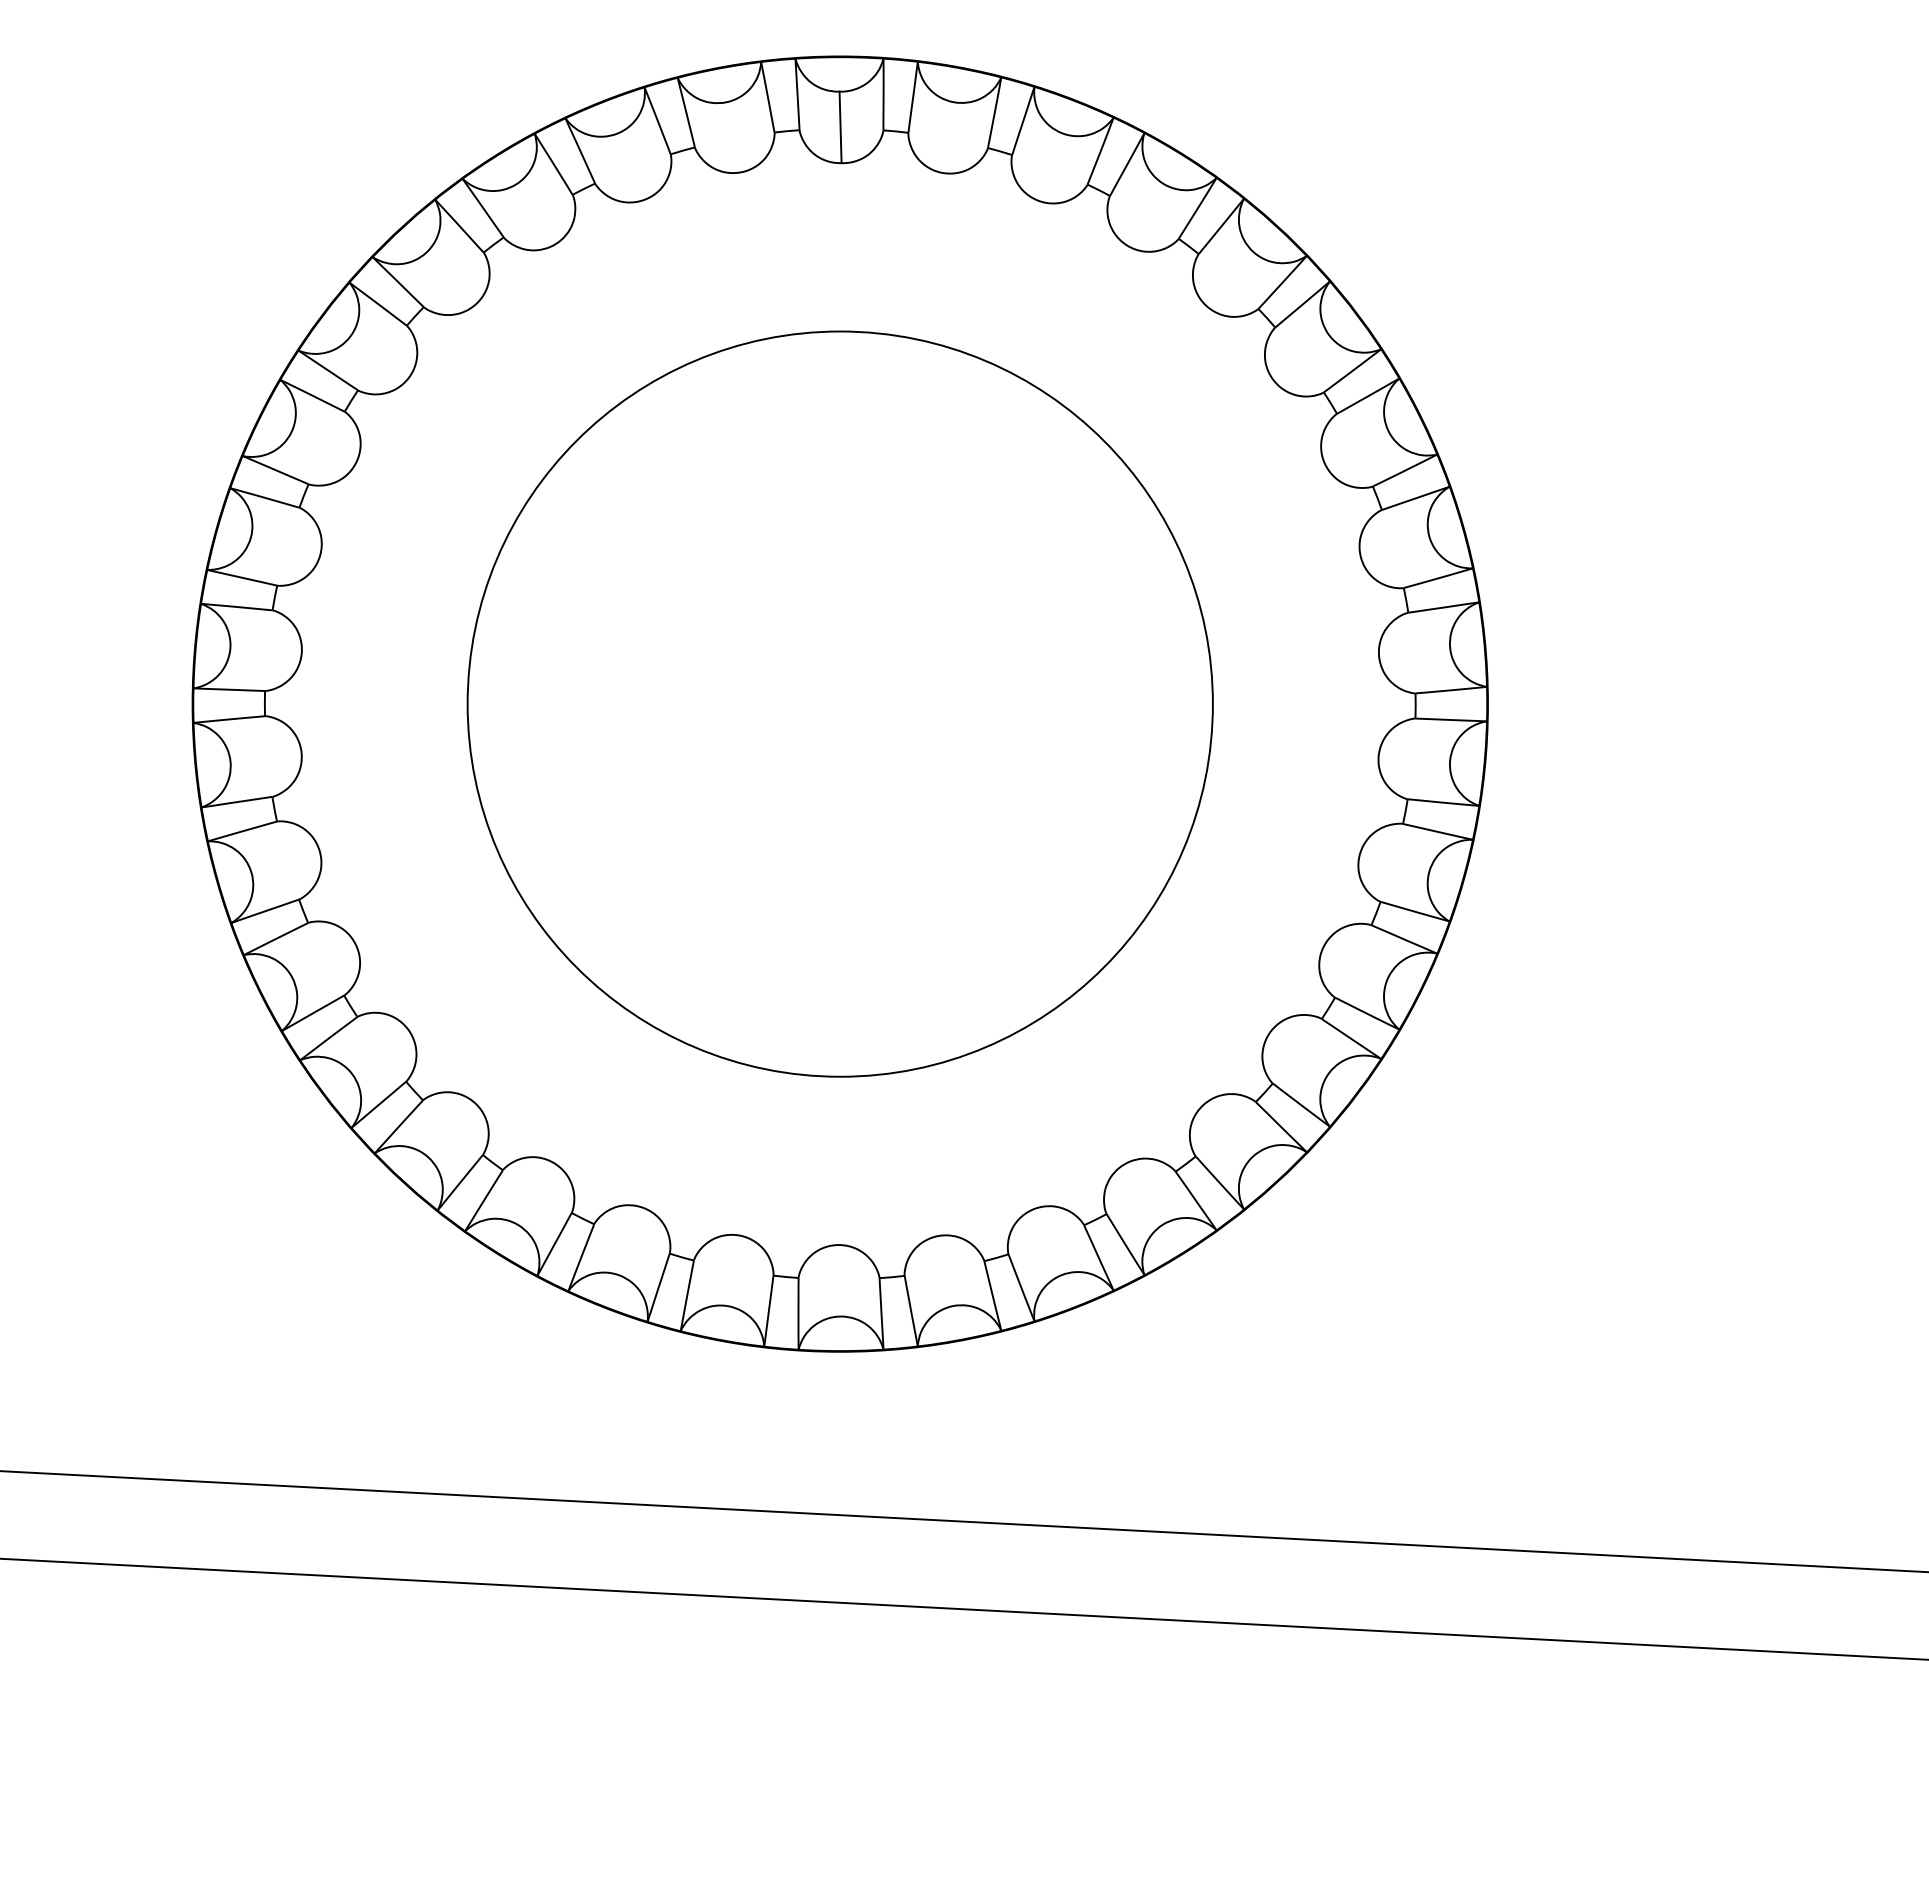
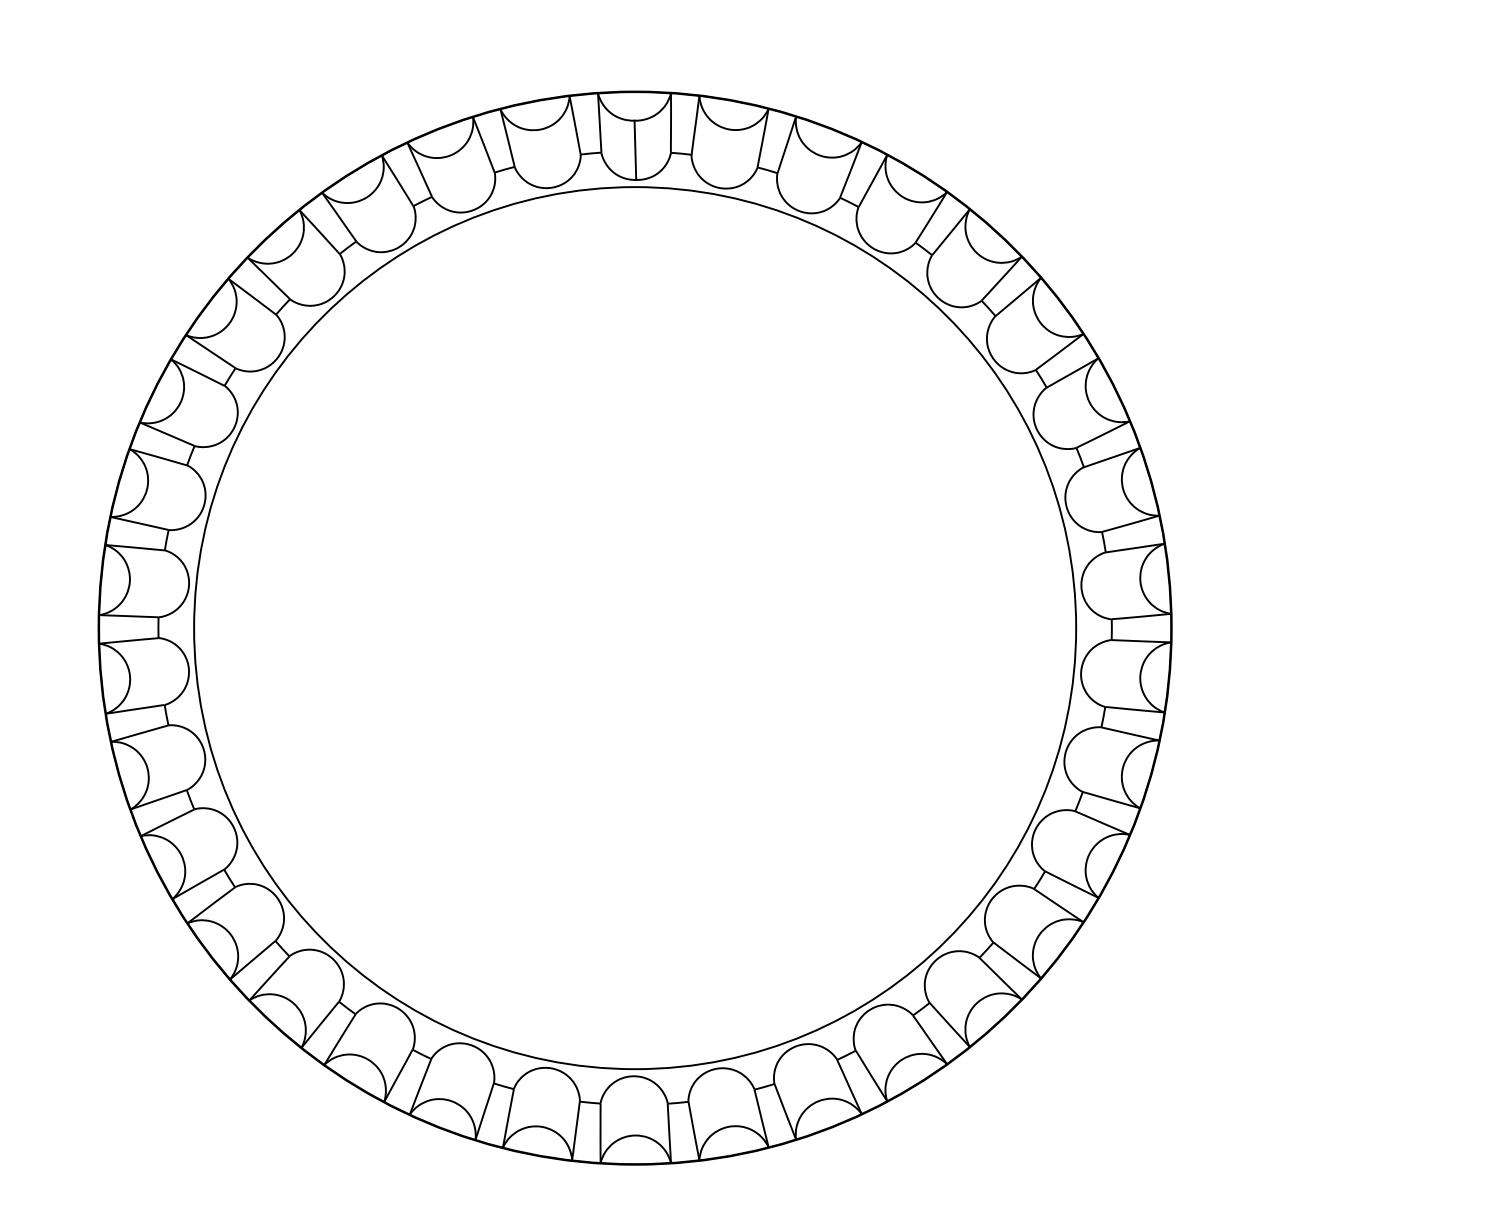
circle: (839, 703) -> (634, 627), size x1.43

